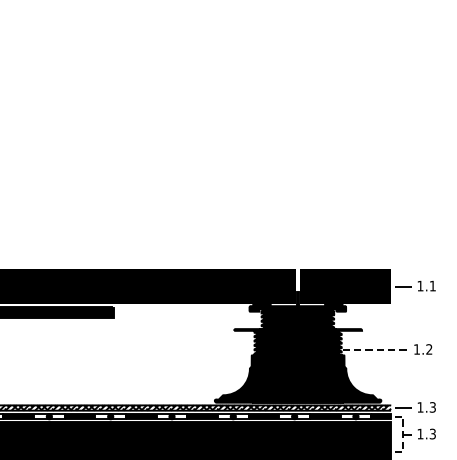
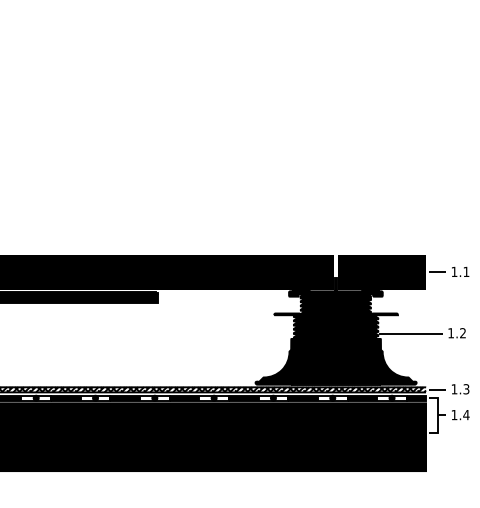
line: (376, 349) -> (411, 333), dashed -> solid
text: (432, 433) -> (466, 414), 1.3 -> 1.4
line: (402, 434) -> (437, 415), dashed -> solid

